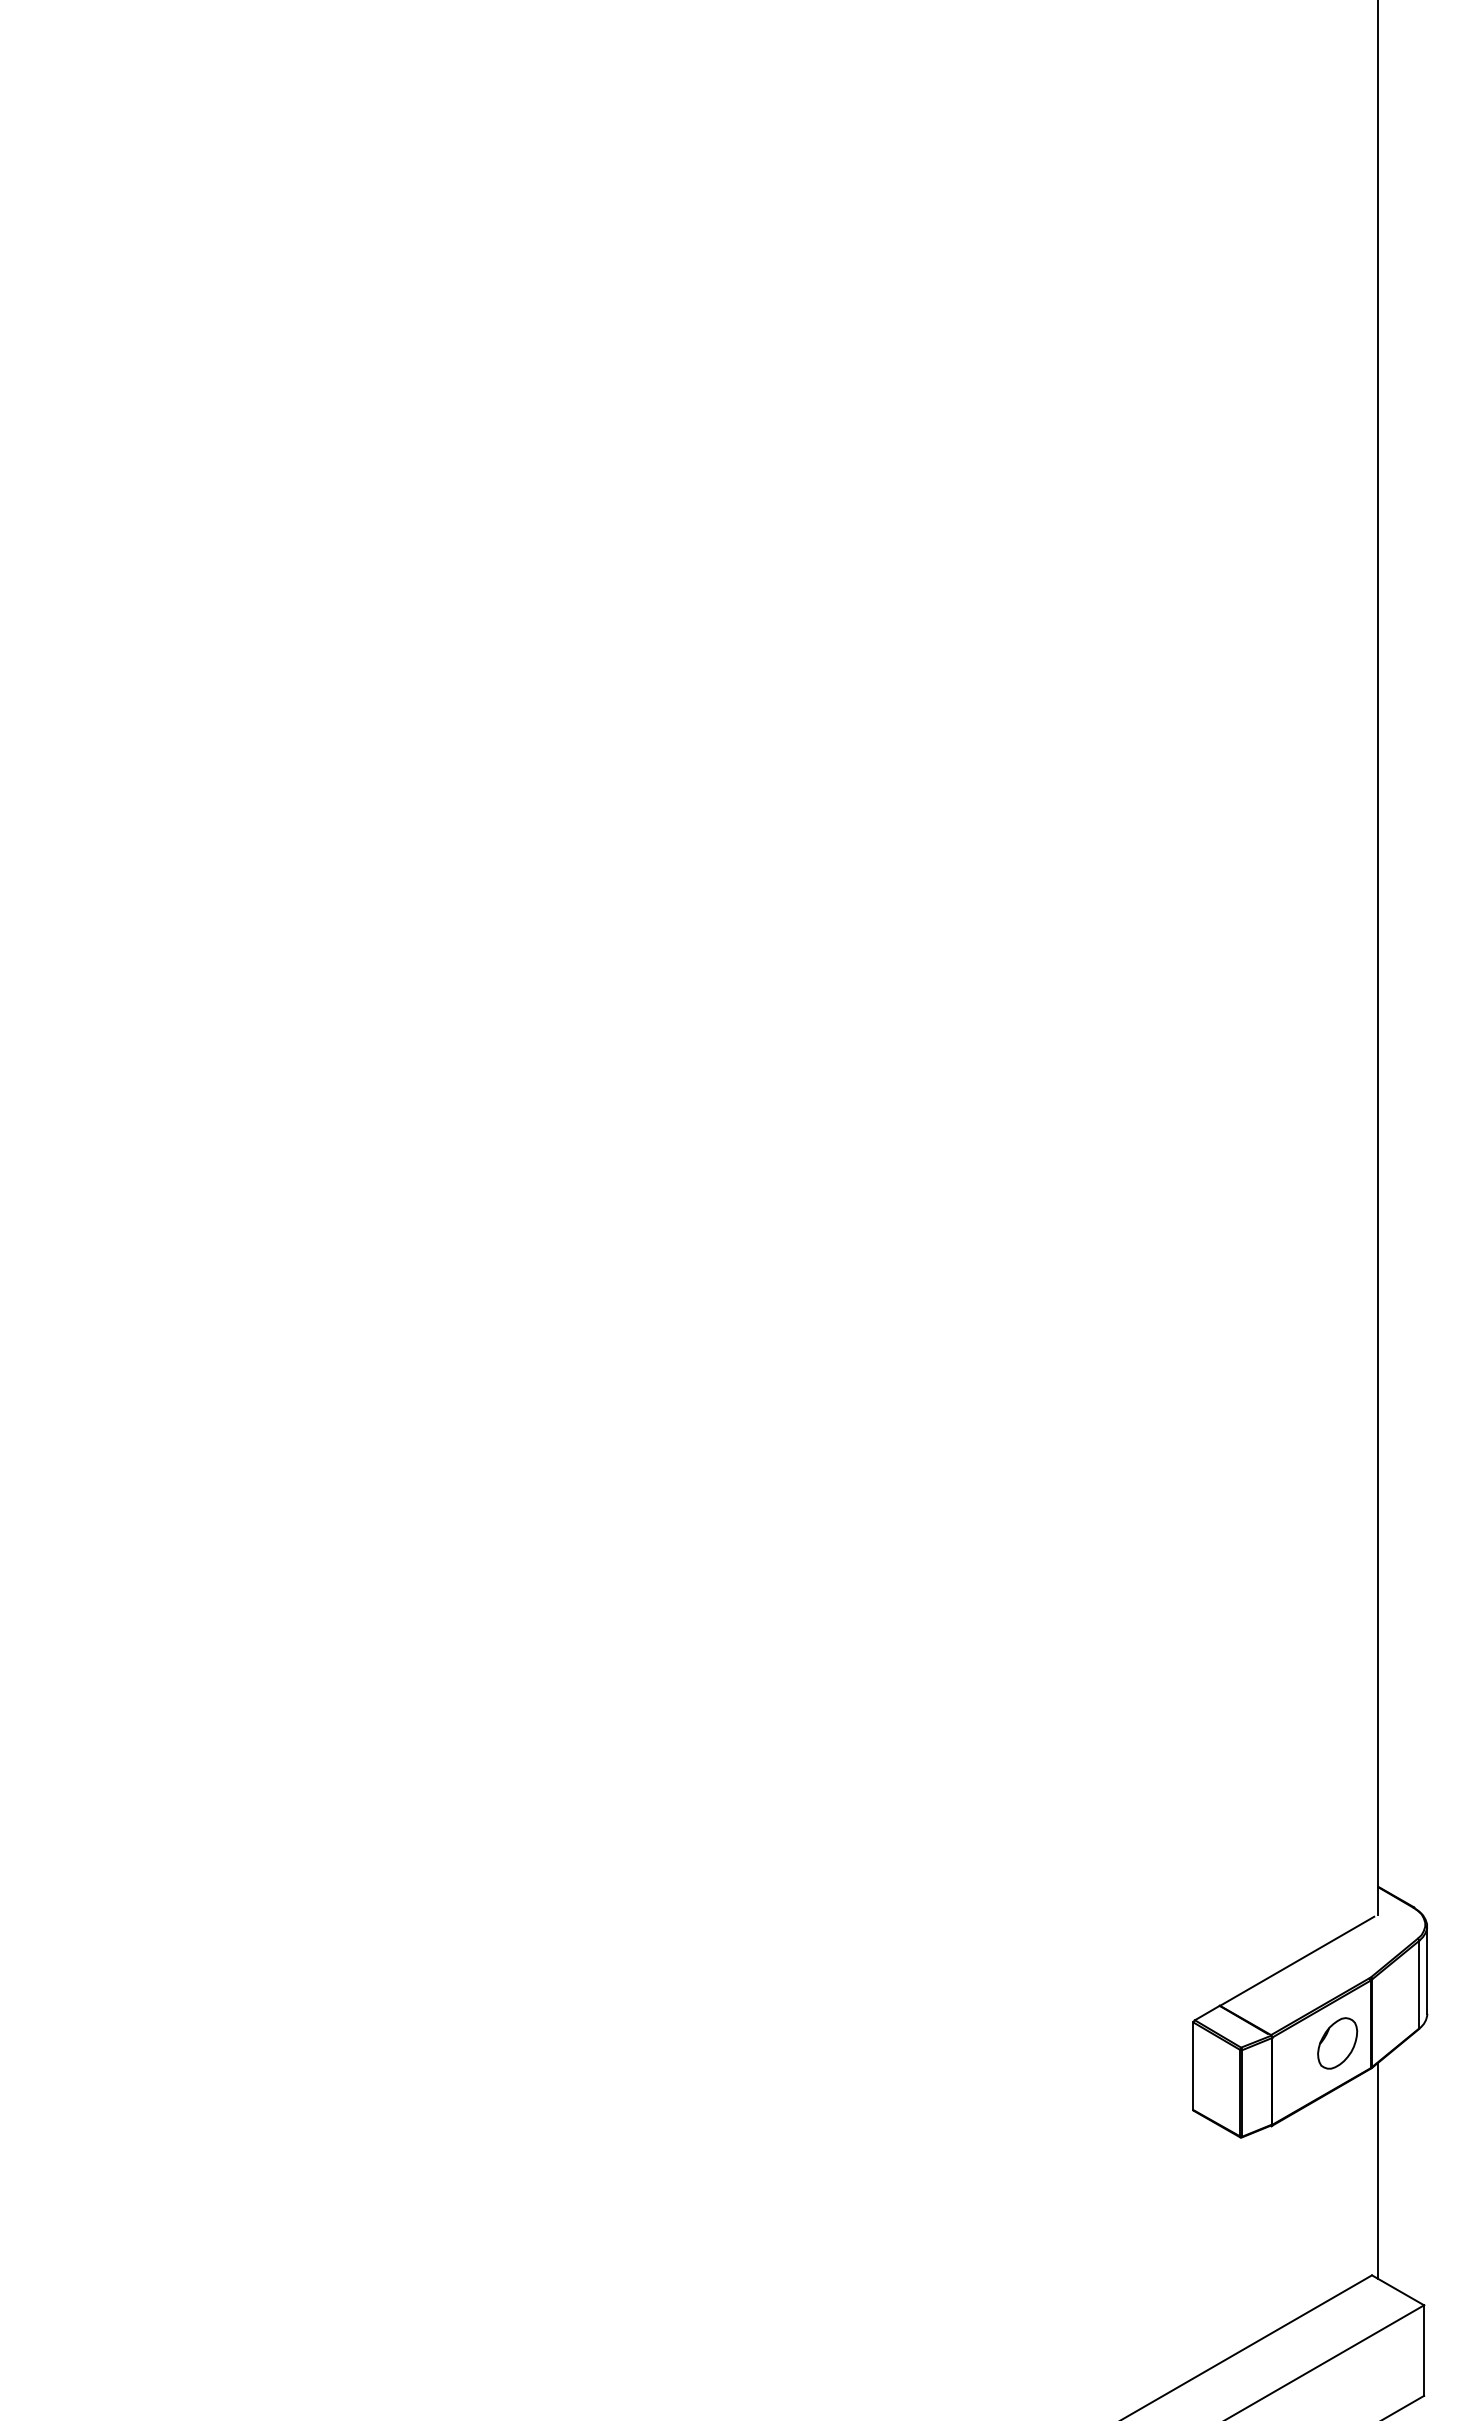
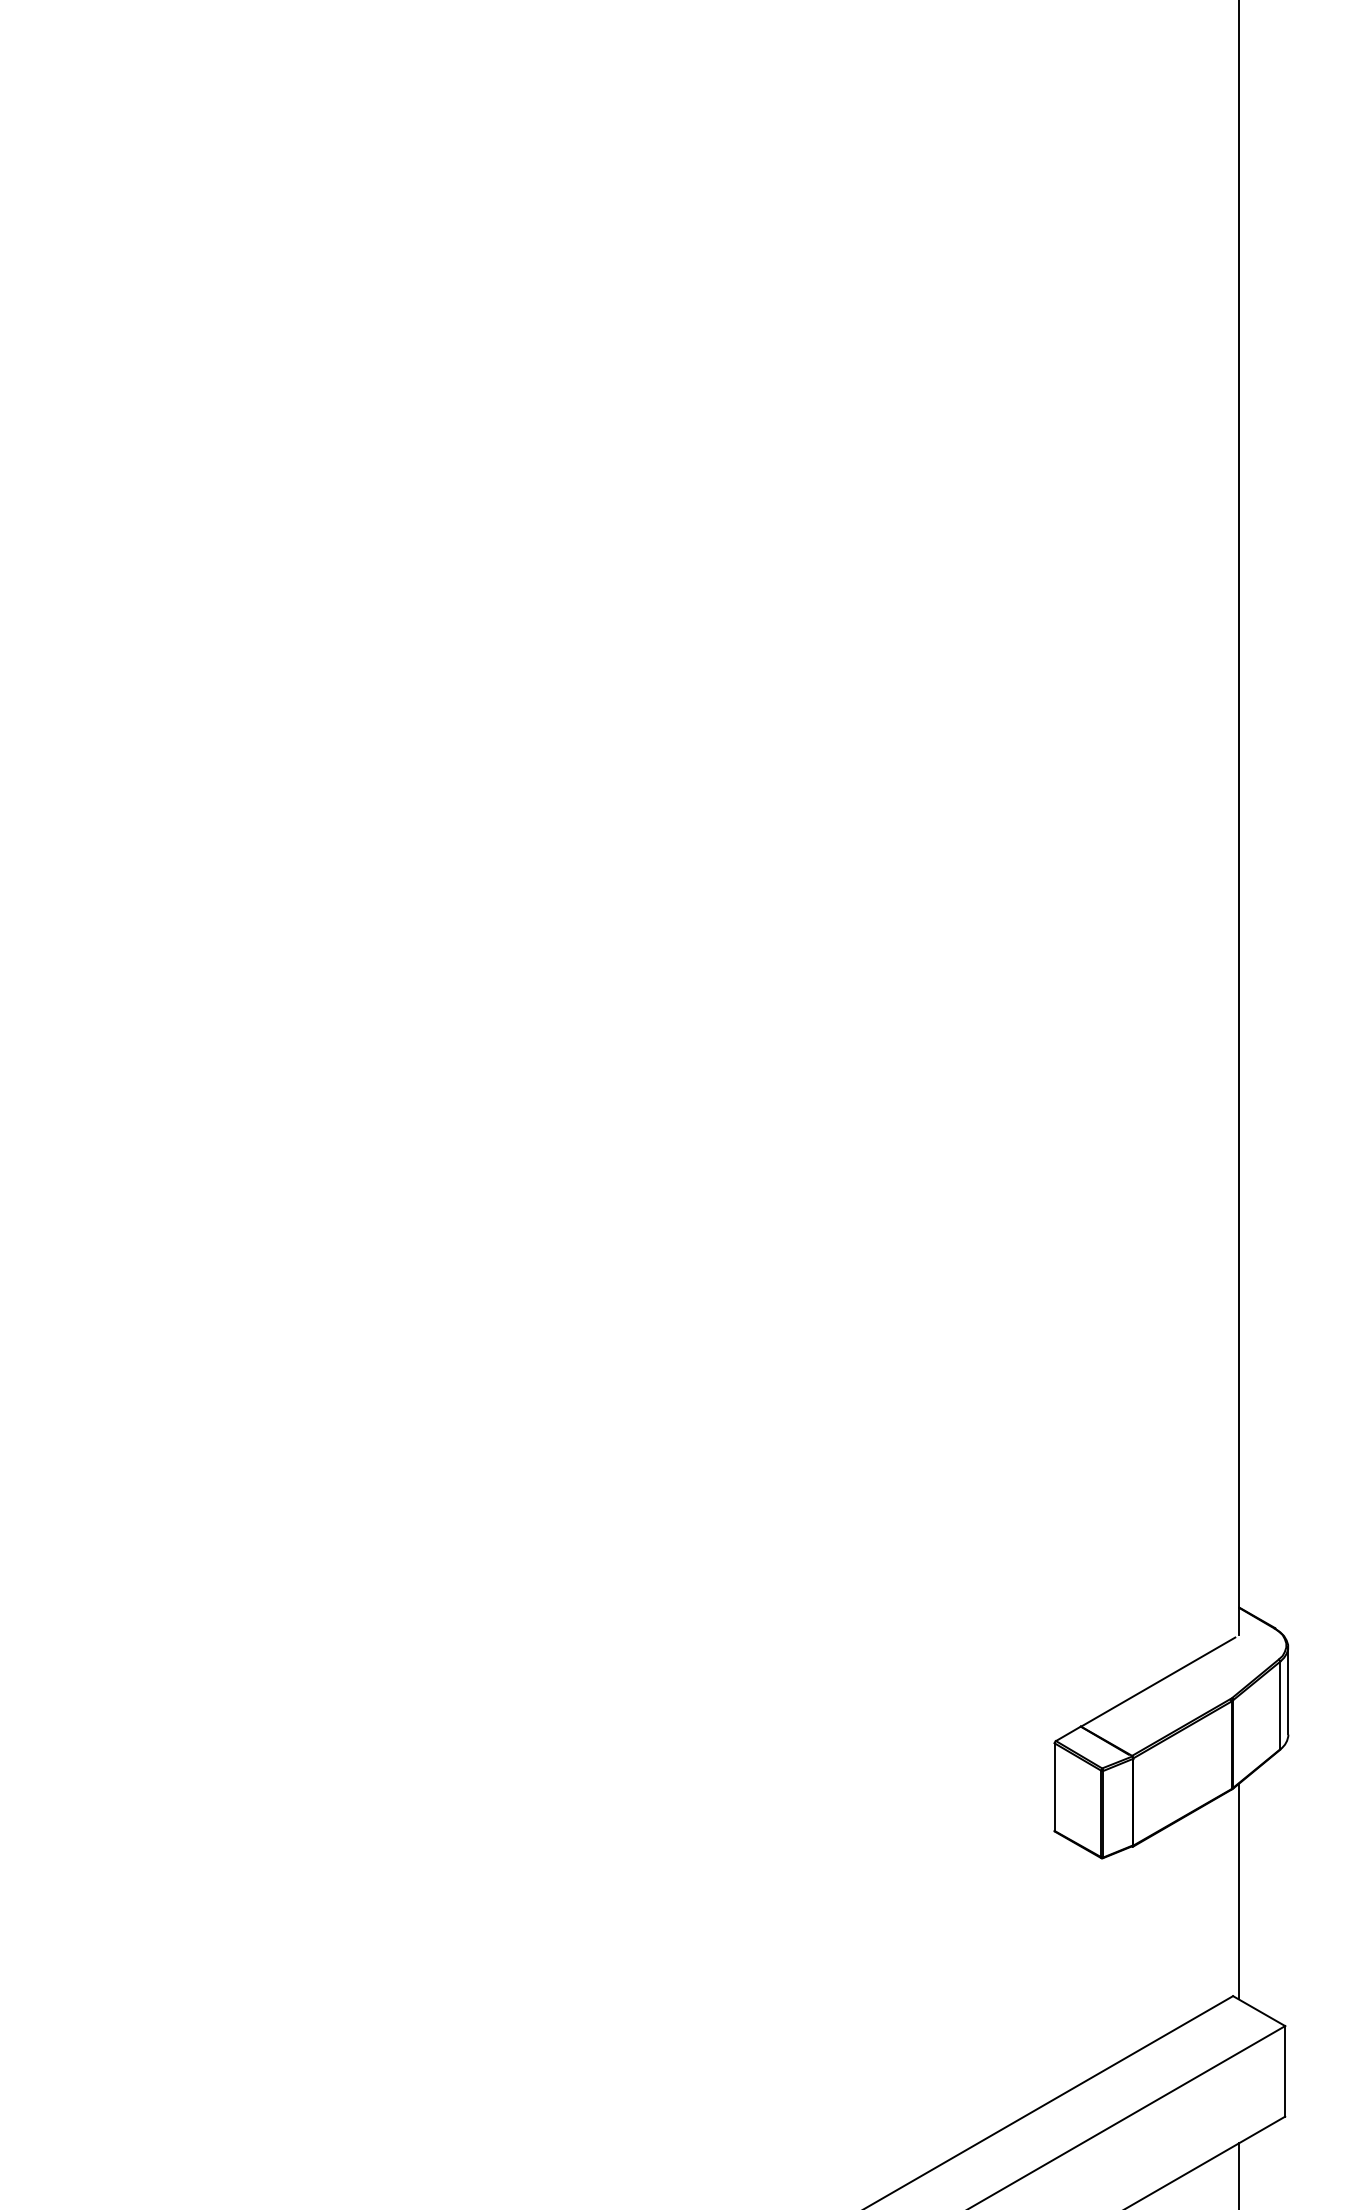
part: (1337, 2043) -> (1198, 1764), removed

